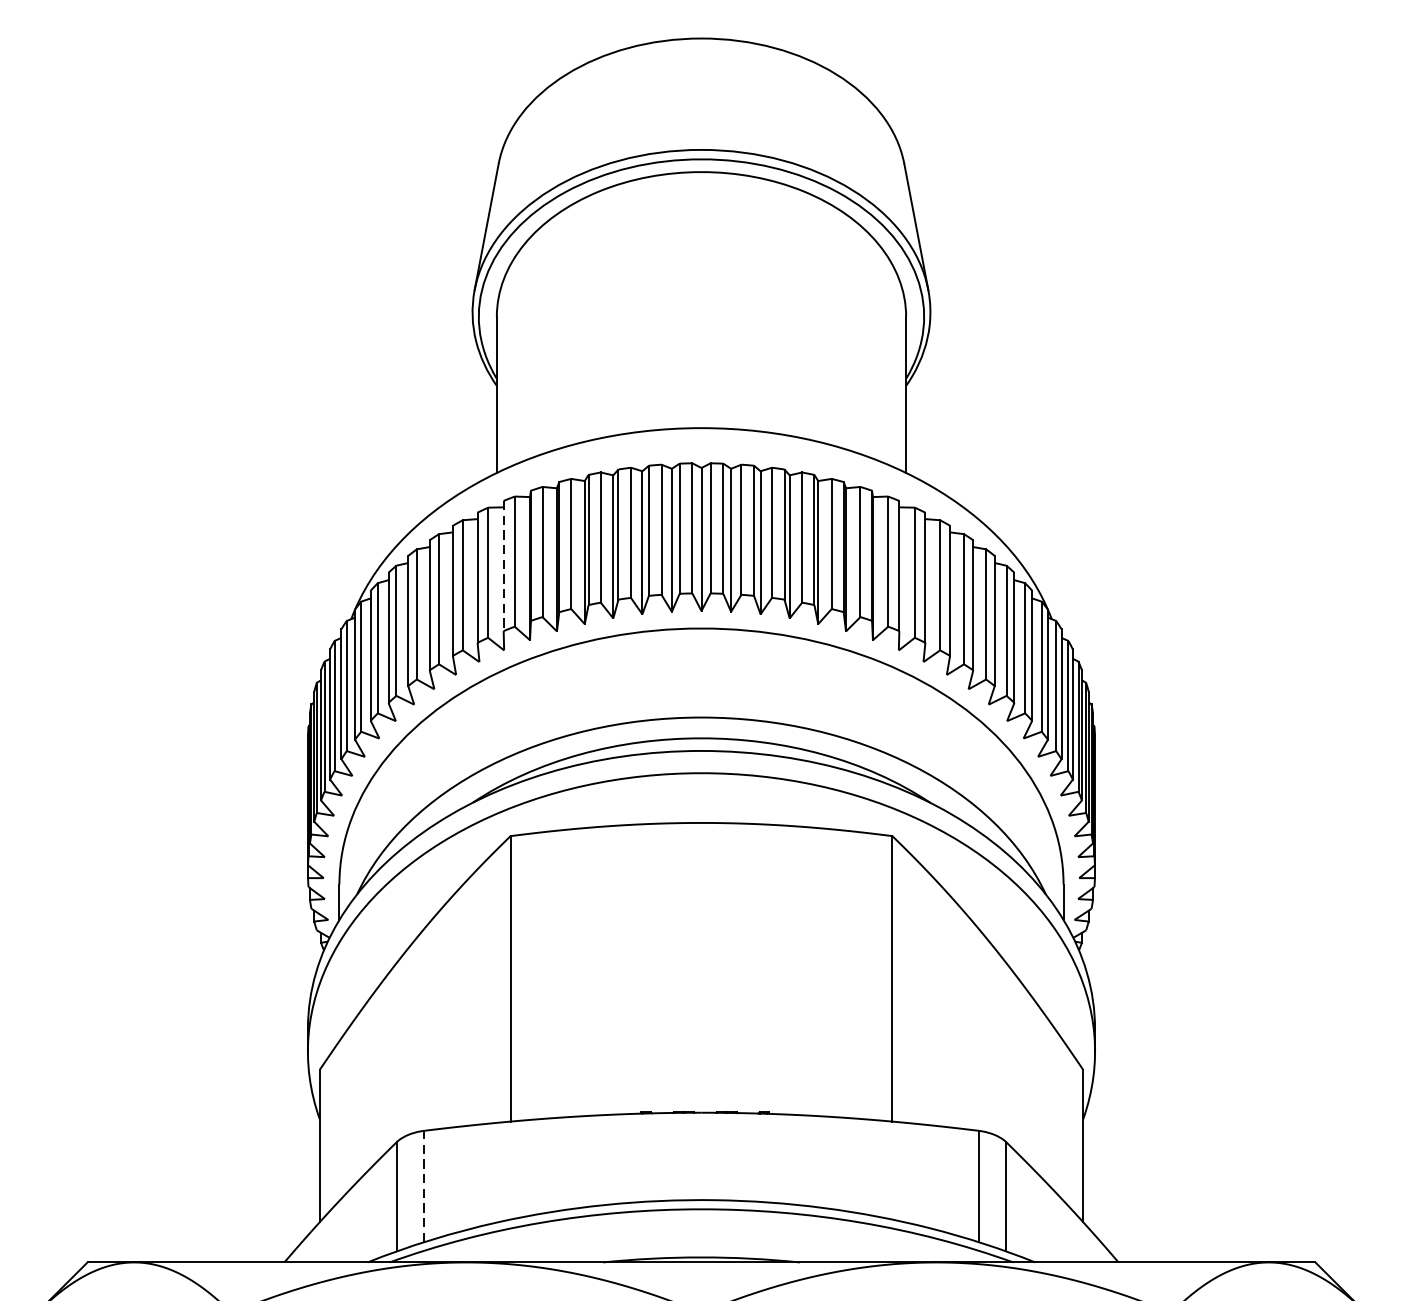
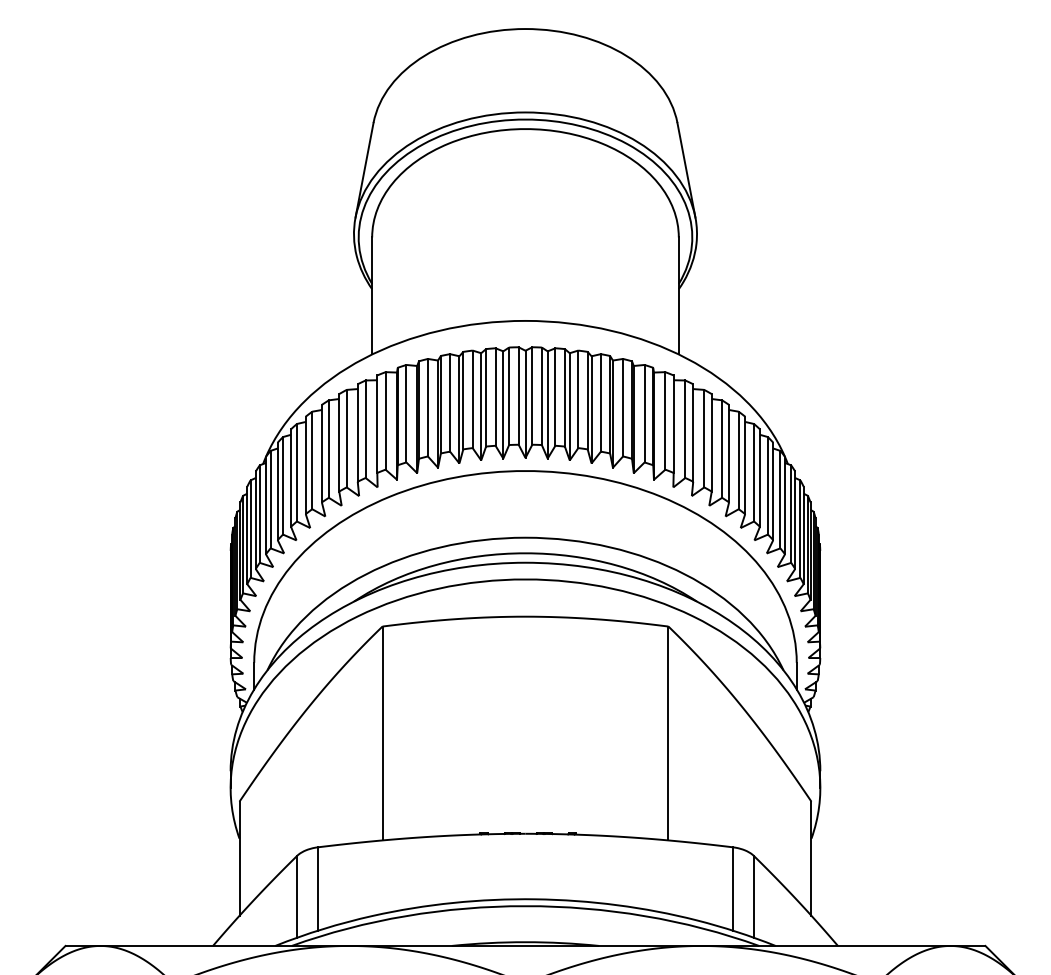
line: (503, 566) -> (377, 424), dashed -> solid
line: (423, 1187) -> (317, 889), dashed -> solid

